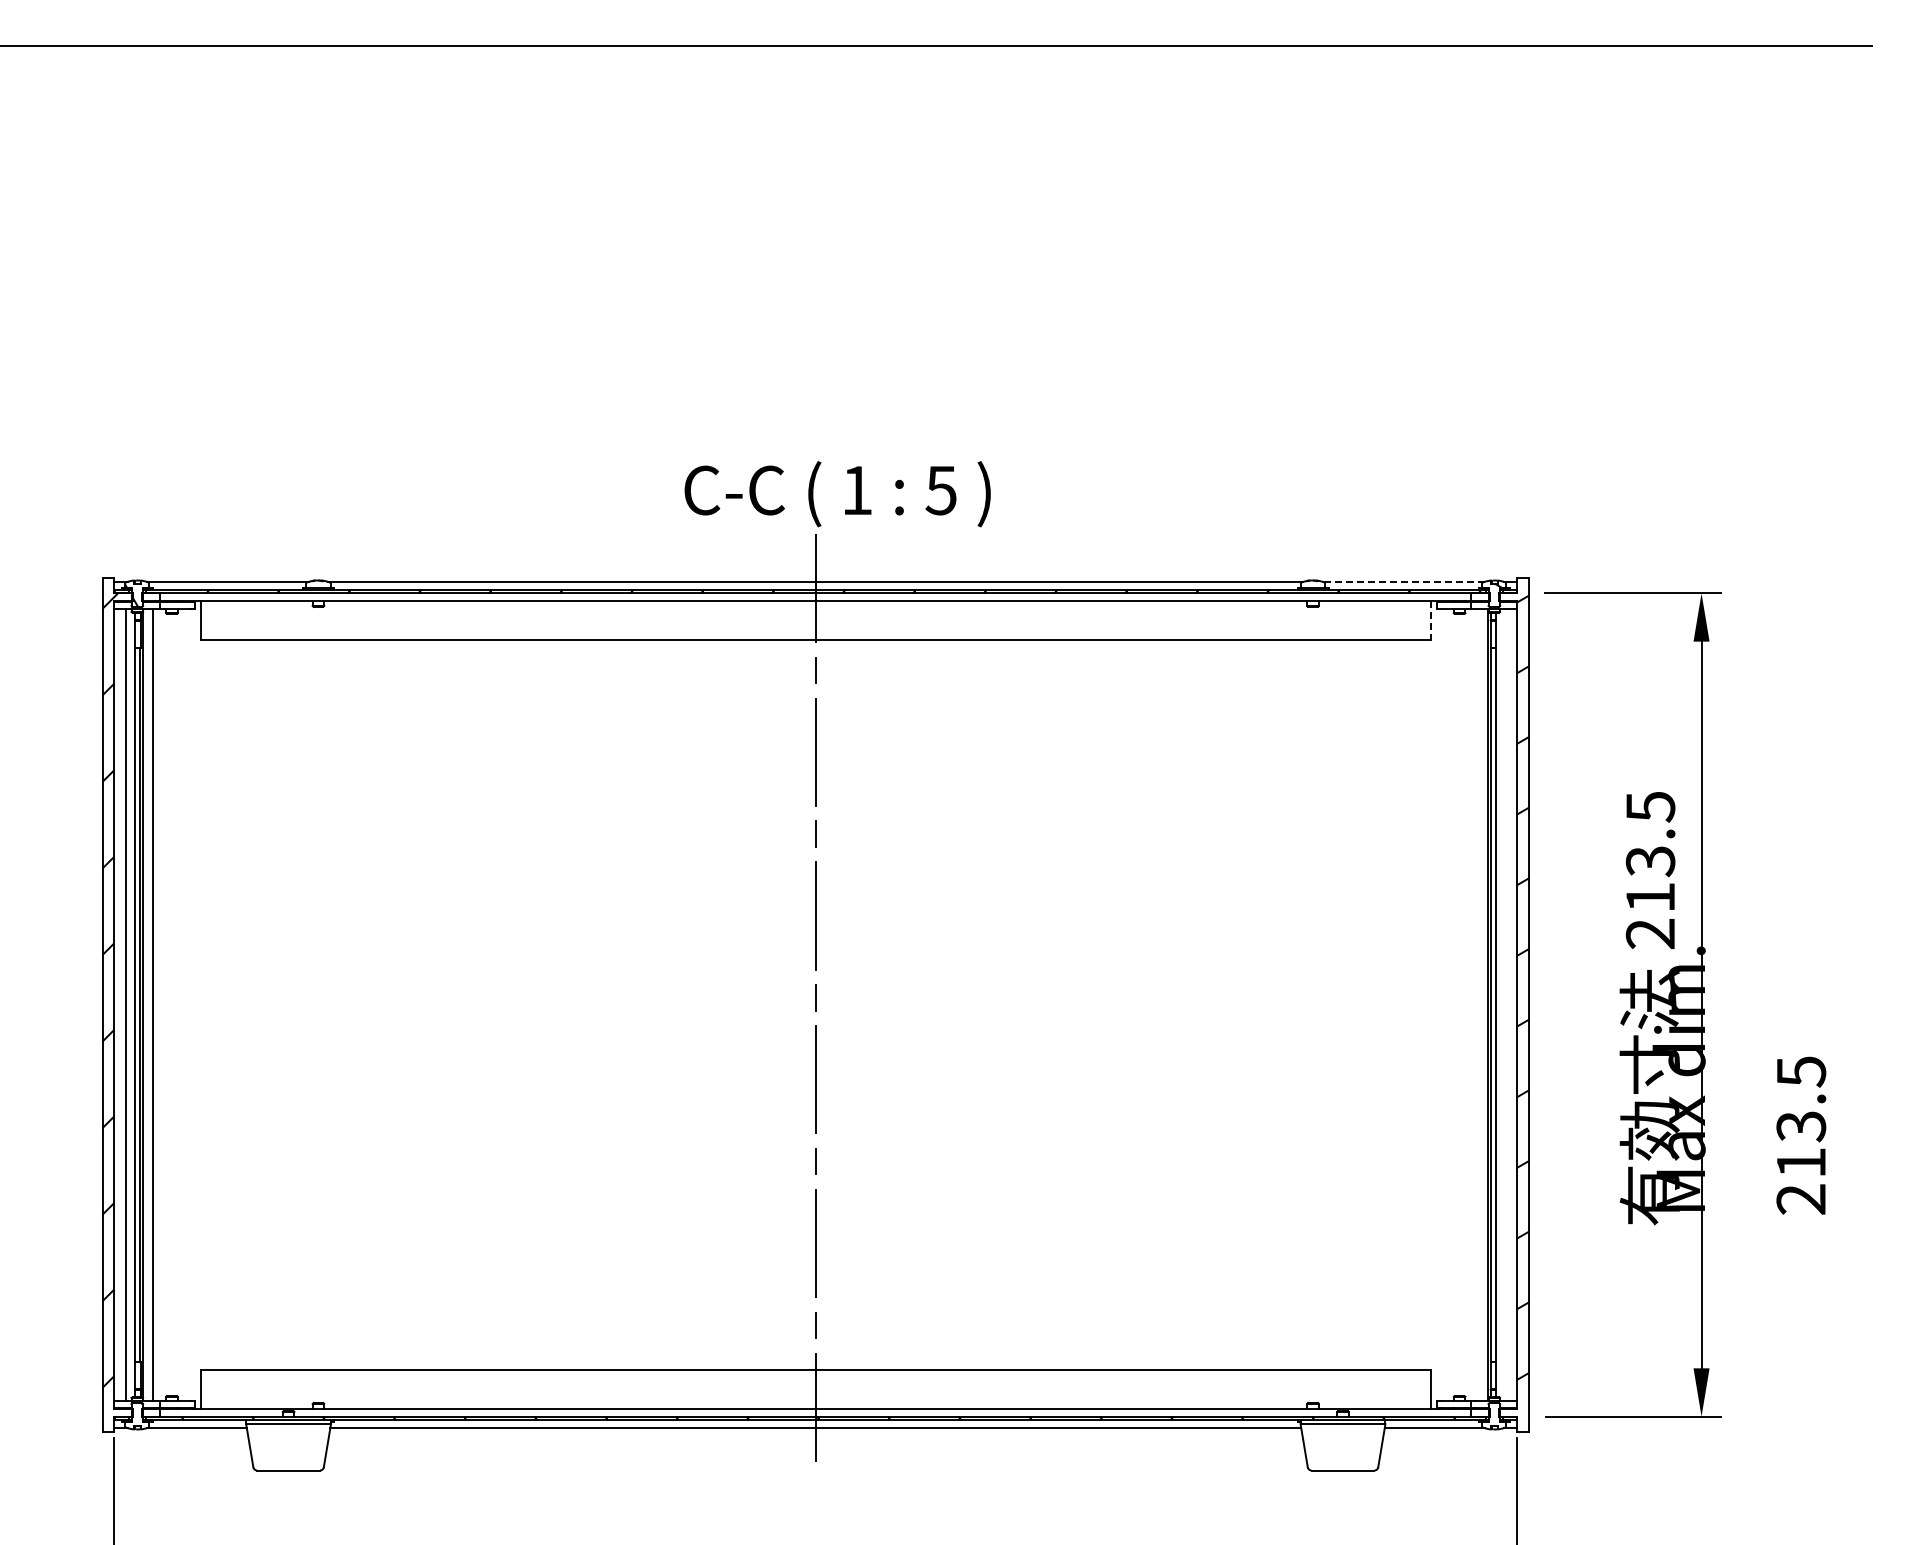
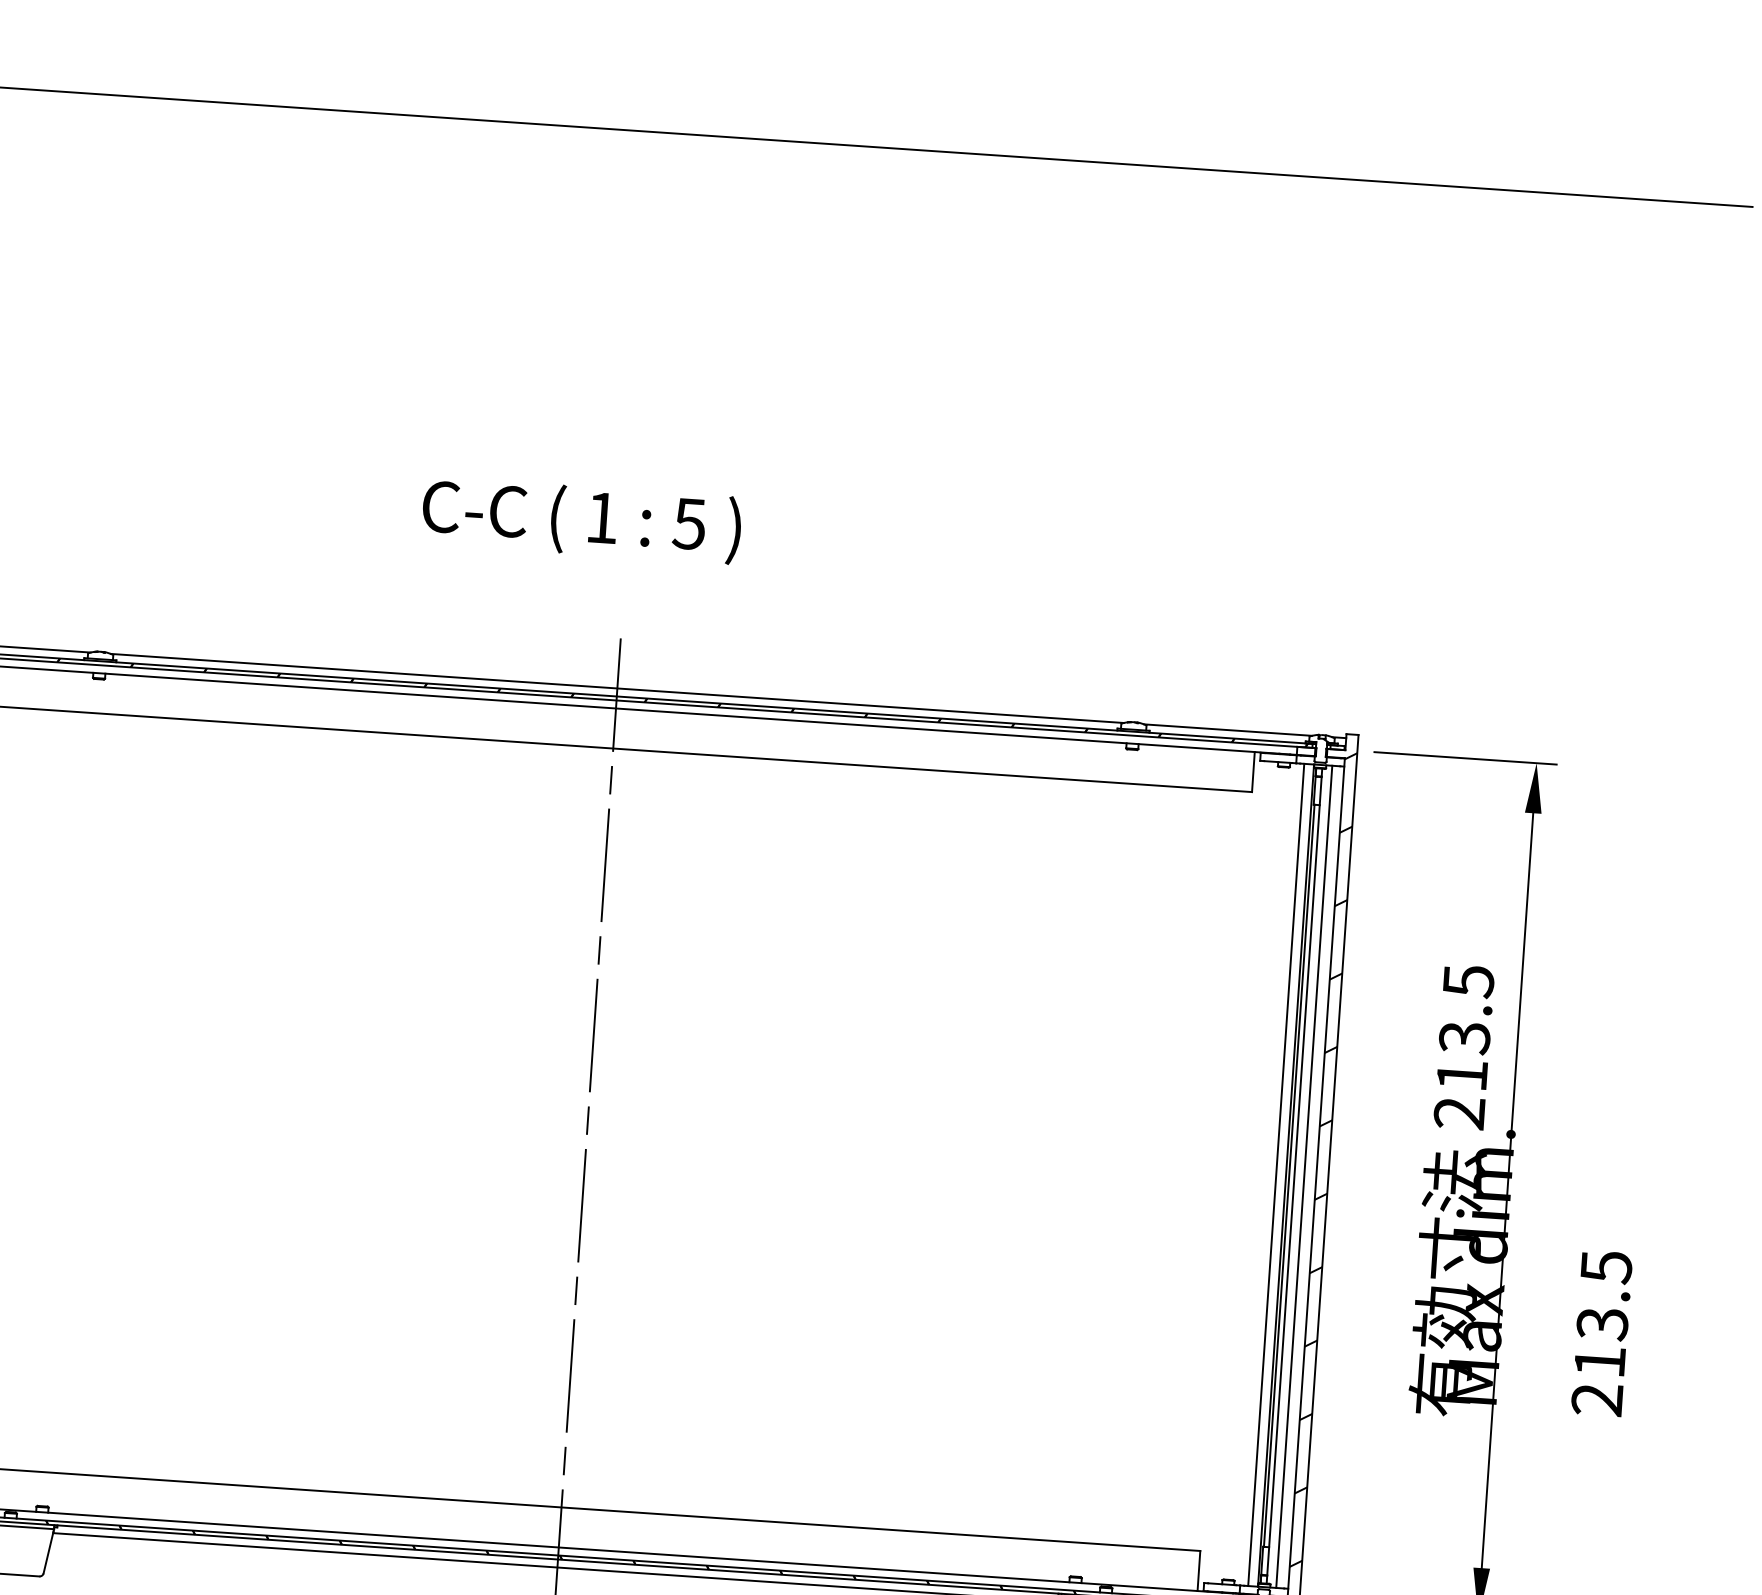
text: (837, 494) -> (581, 520), moved
line: (1403, 581) -> (1227, 729), dashed -> solid
line: (1430, 620) -> (1253, 772), dashed -> solid
line: (1478, 1004) -> (1275, 1174), added
line: (1505, 1004) -> (1303, 1176), added

